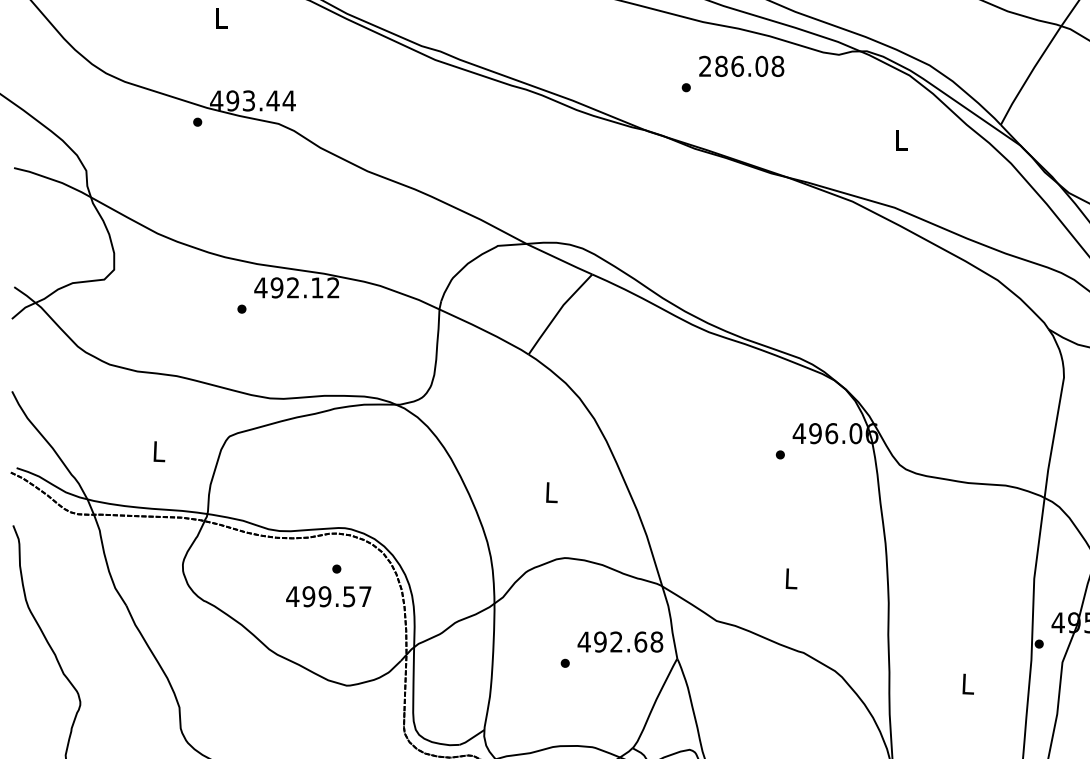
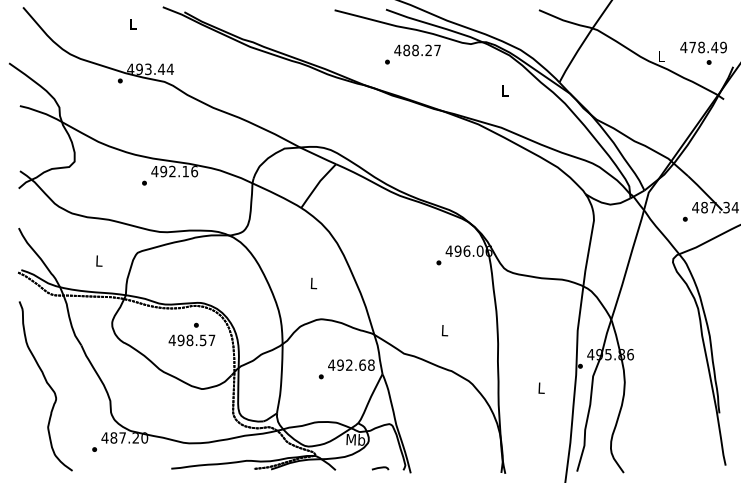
text: (741, 66) -> (417, 50), 286.08 -> 488.27
text: (333, 287) -> (194, 171), 492.12 -> 492.16
text: (324, 596) -> (189, 340), 499.57 -> 498.57

